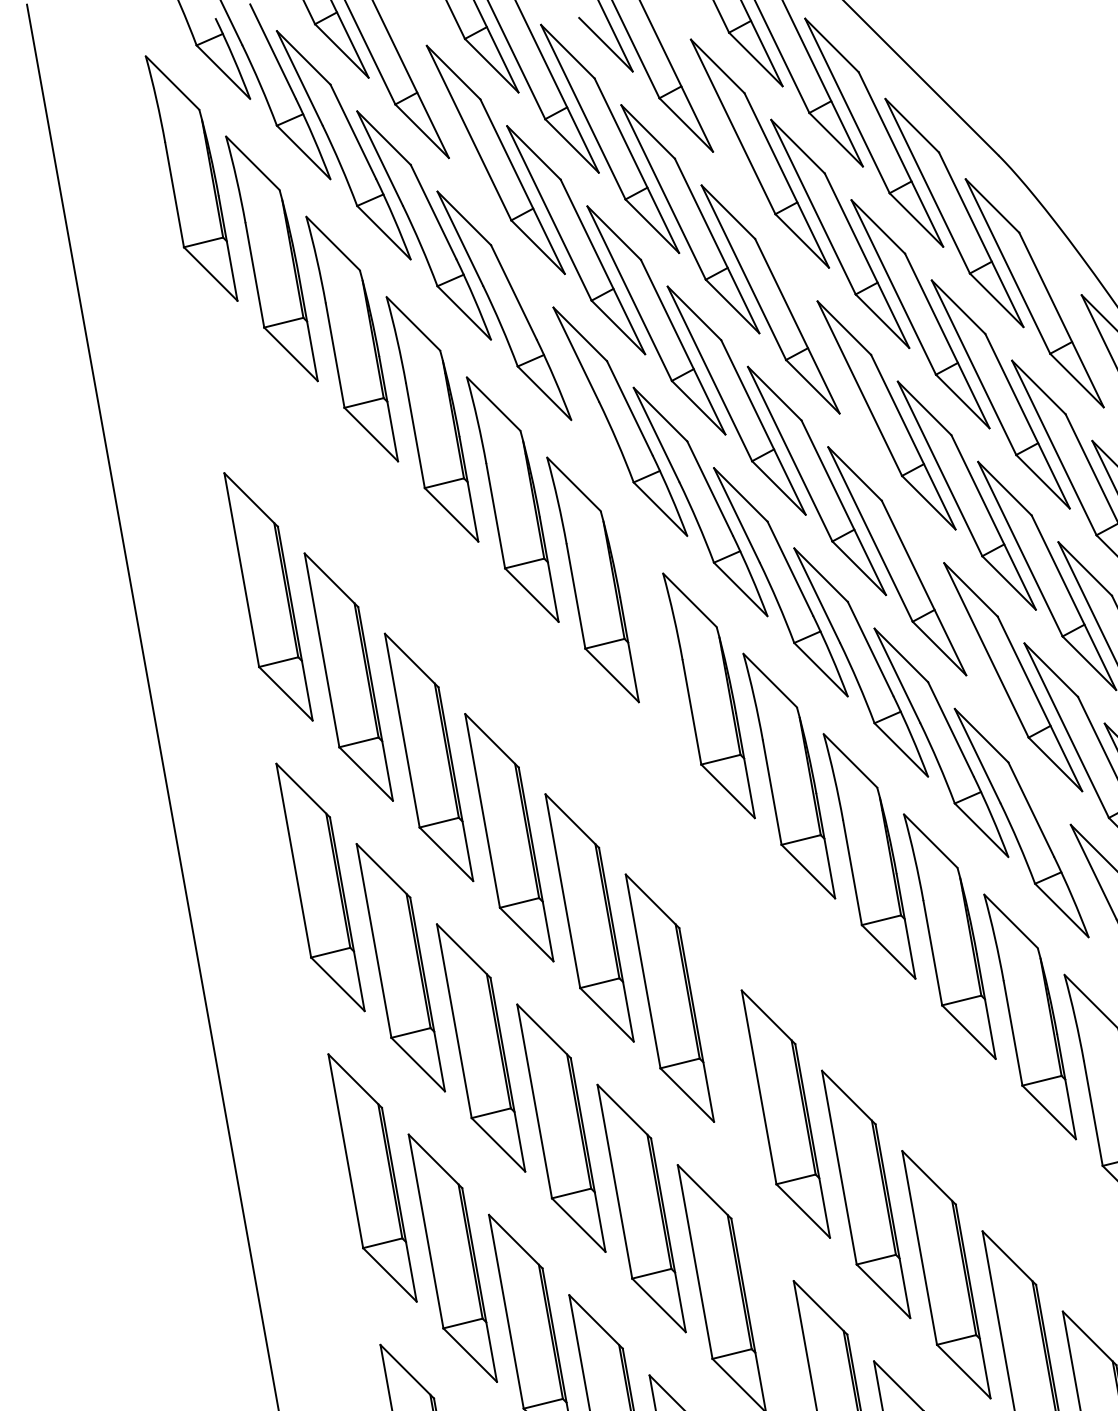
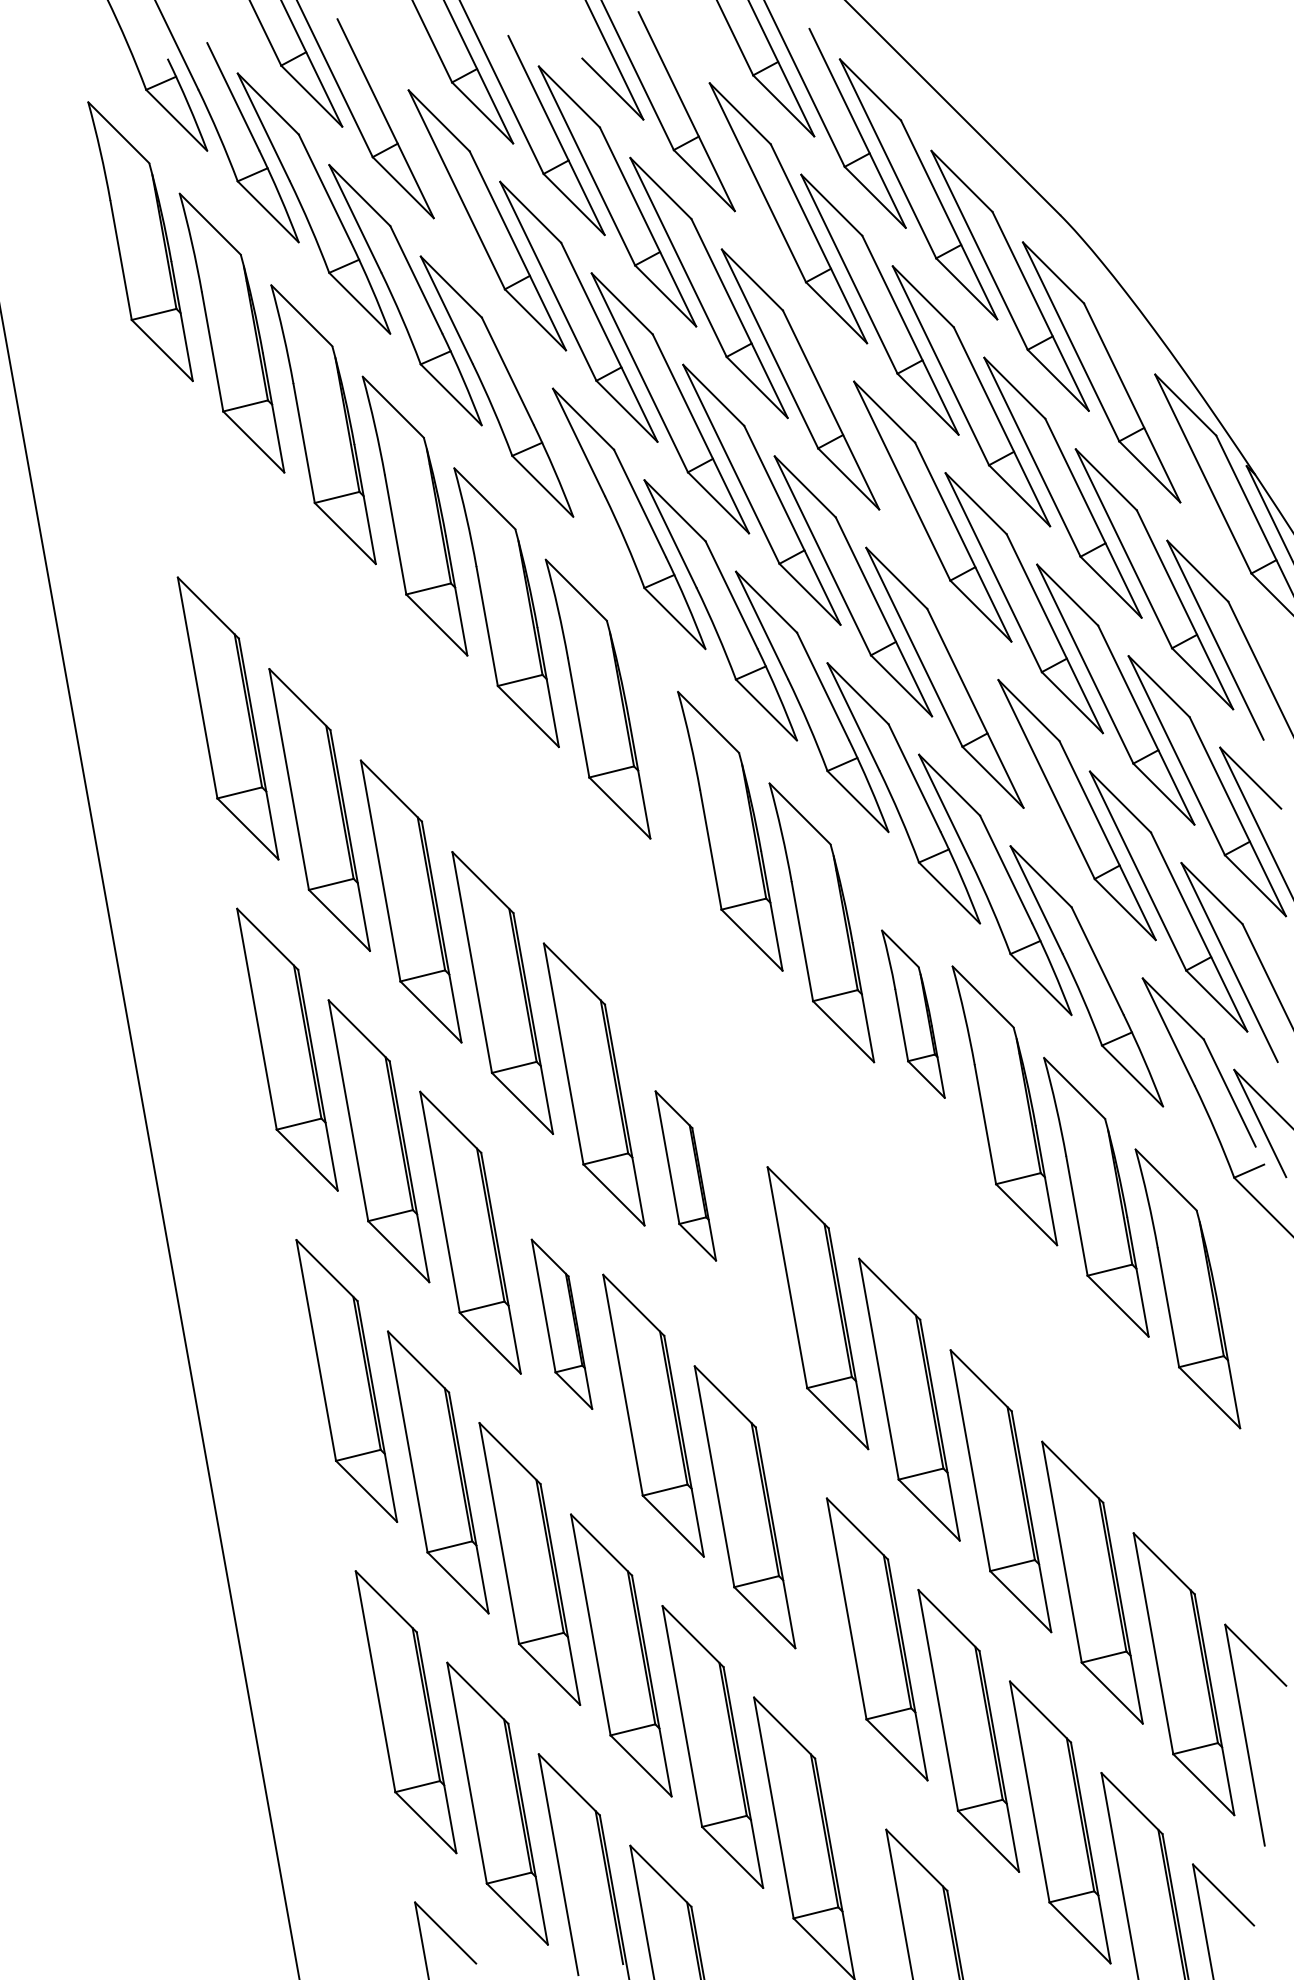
part: (869, 855) -> (913, 1013), size x0.6
part: (669, 997) -> (685, 1175), size x0.6
part: (560, 1128) -> (561, 1324), size x0.6

